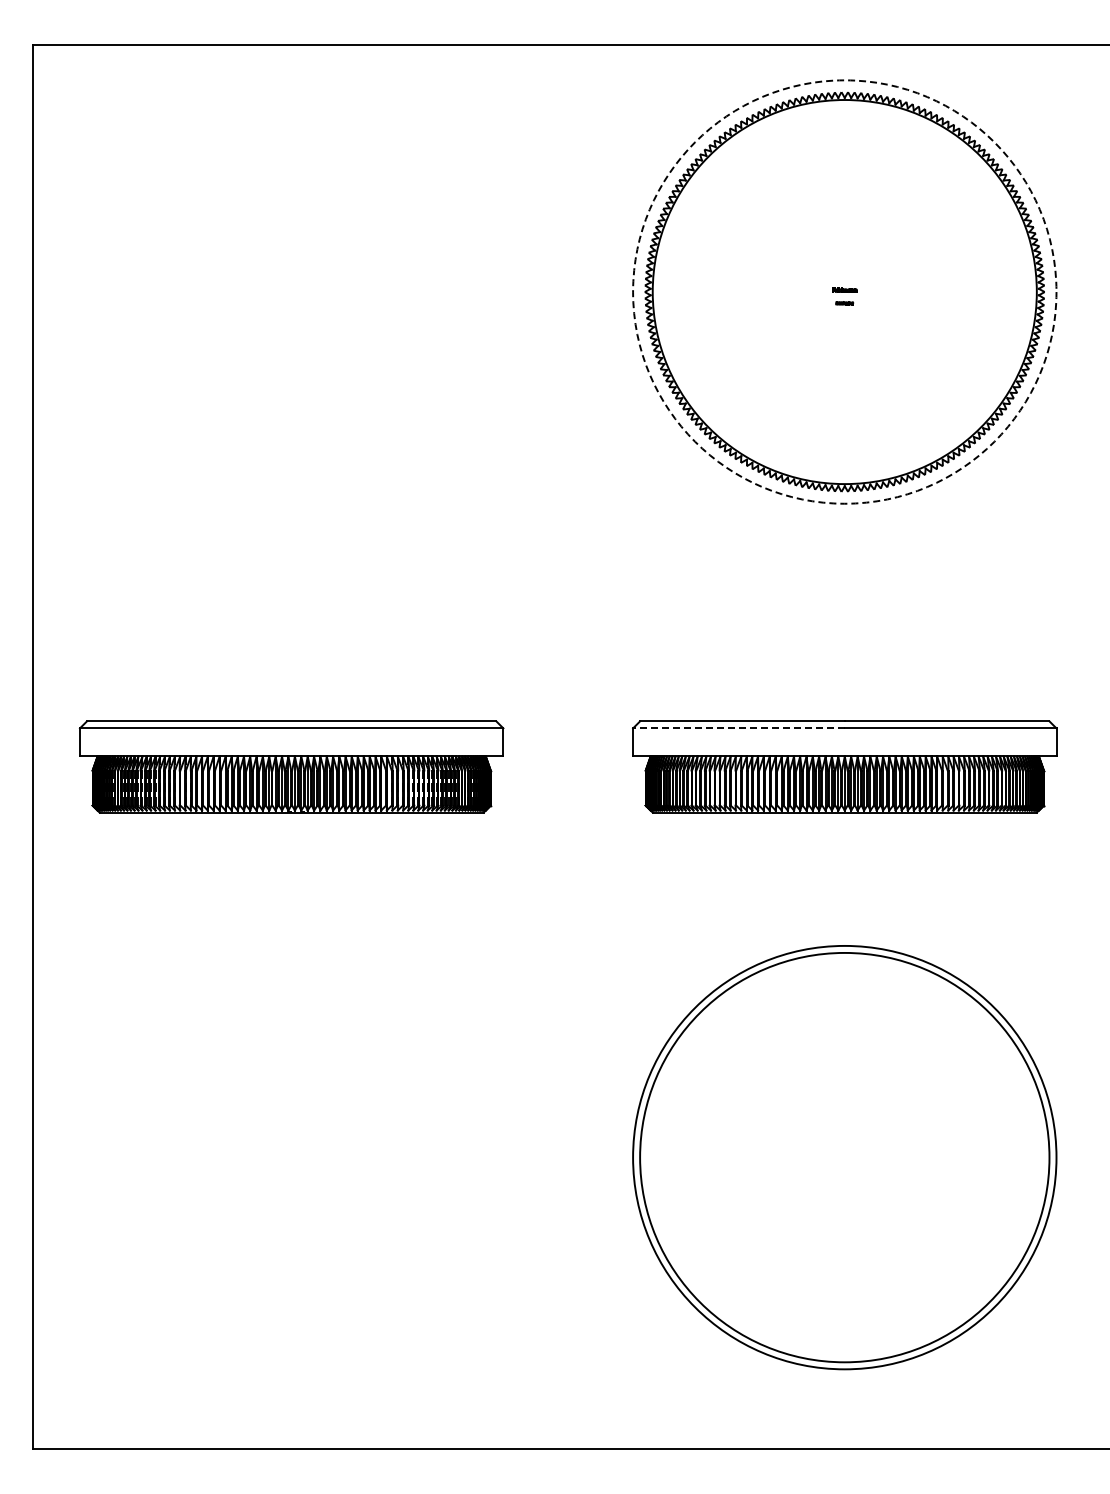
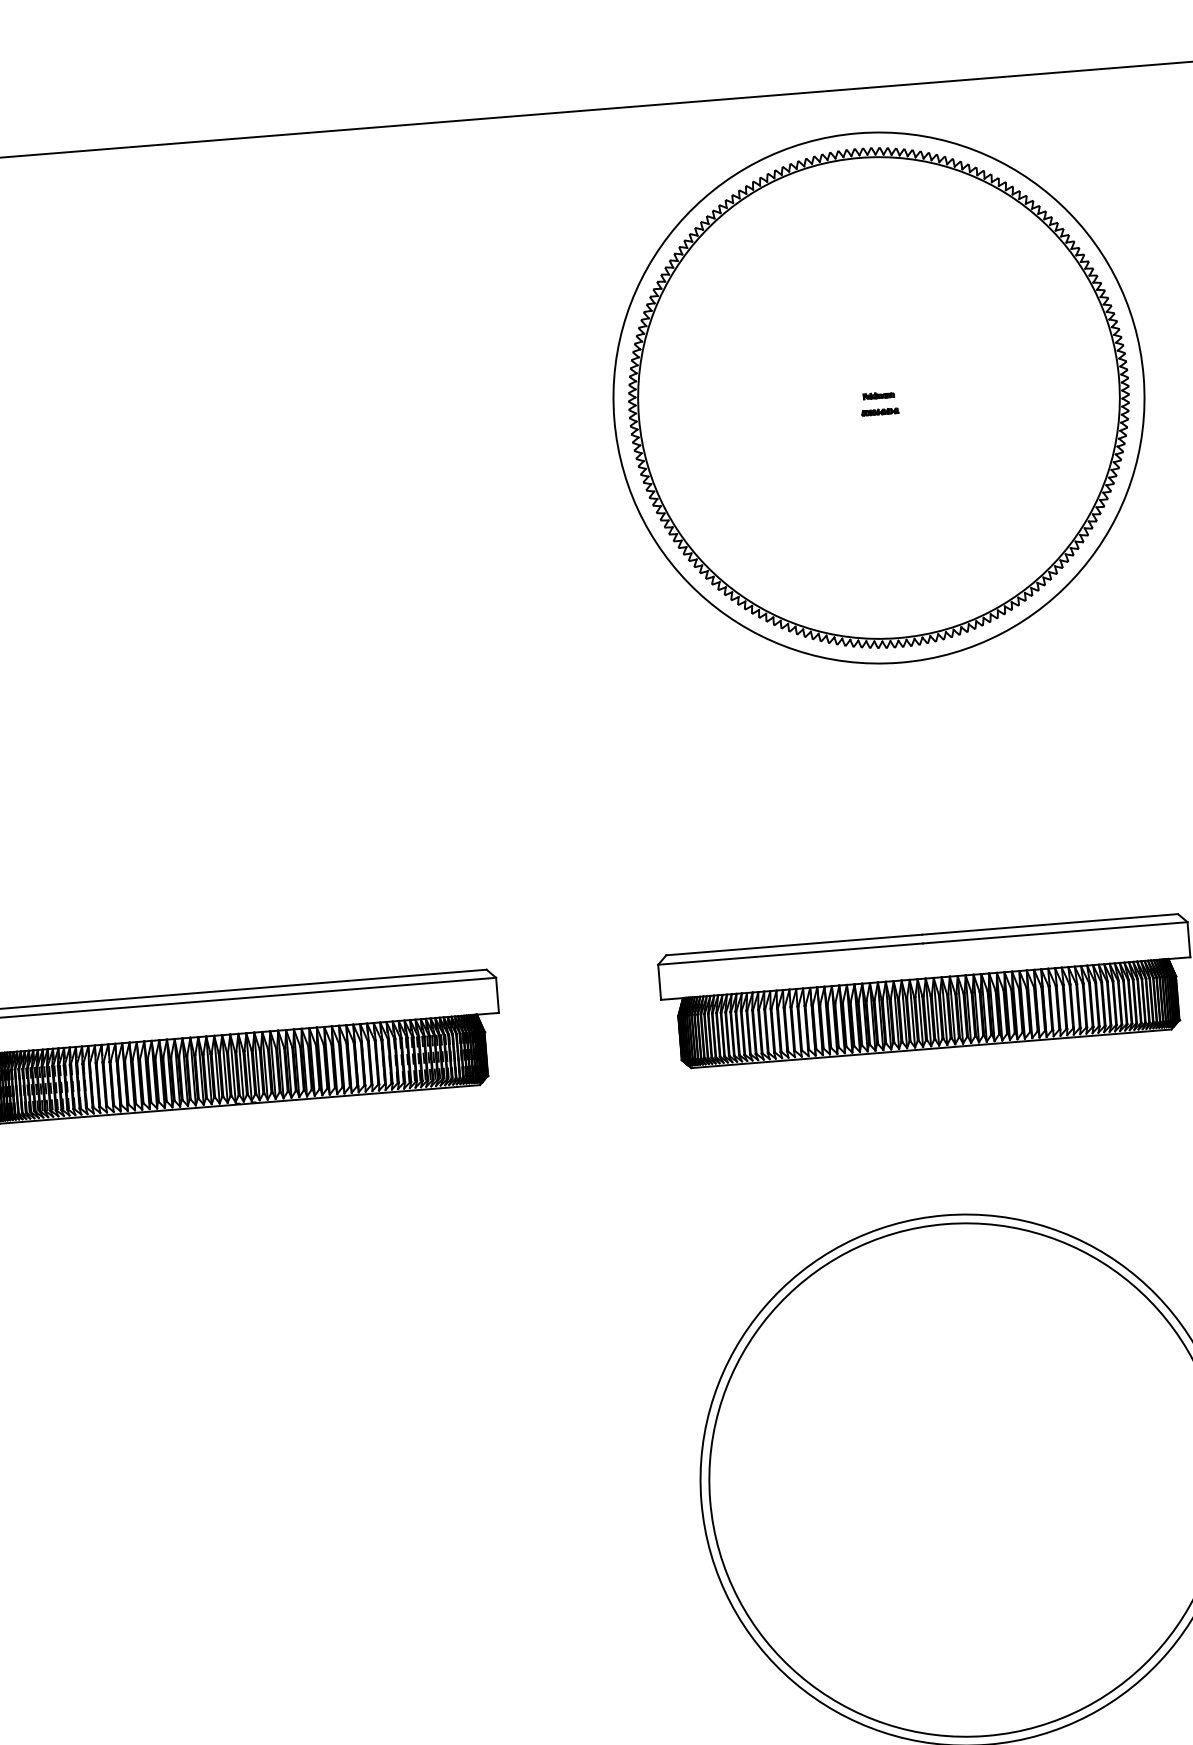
circle: (844, 291) -> (878, 397), dashed -> solid
part: (844, 303) -> (879, 412), size x1.67
line: (738, 728) -> (790, 954), dashed -> solid

